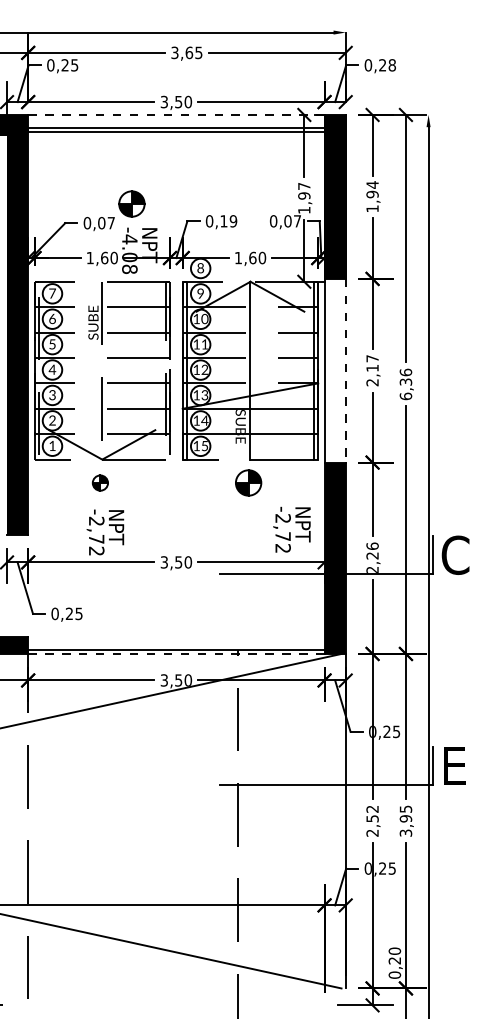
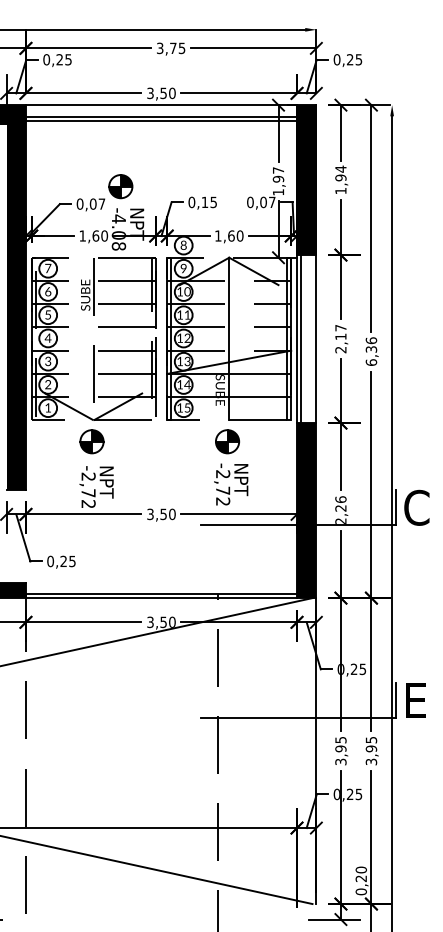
text: (189, 53) -> (173, 48), 3,65 -> 3,75
text: (391, 65) -> (358, 59), 0,28 -> 0,25
line: (176, 115) -> (161, 105), dashed -> solid
text: (233, 220) -> (213, 201), 0,19 -> 0,15
line: (328, 371) -> (300, 339), added
line: (345, 371) -> (316, 339), dashed -> solid
part: (99, 482) -> (91, 441), size x1.67
text: (292, 529) -> (231, 484), moved
line: (176, 654) -> (161, 598), dashed -> solid
text: (372, 821) -> (340, 751), 2,52 -> 3,95

